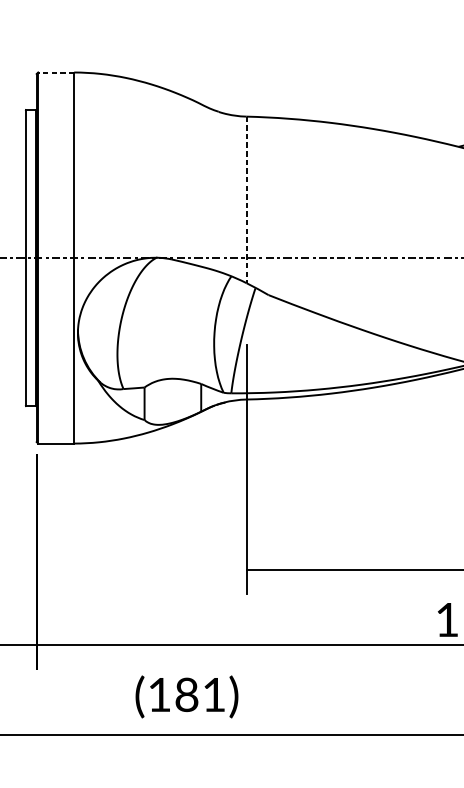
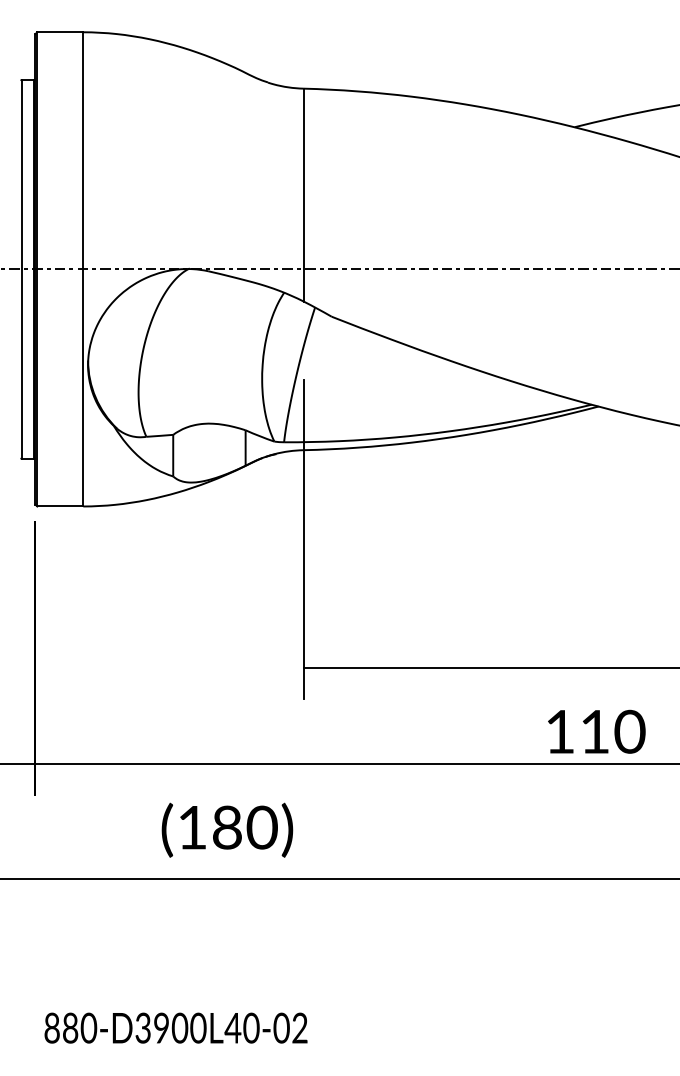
line: (56, 72) -> (60, 32), dashed -> solid
line: (246, 200) -> (303, 195), dashed -> solid
text: (213, 694) -> (261, 827), (181) -> (180)

